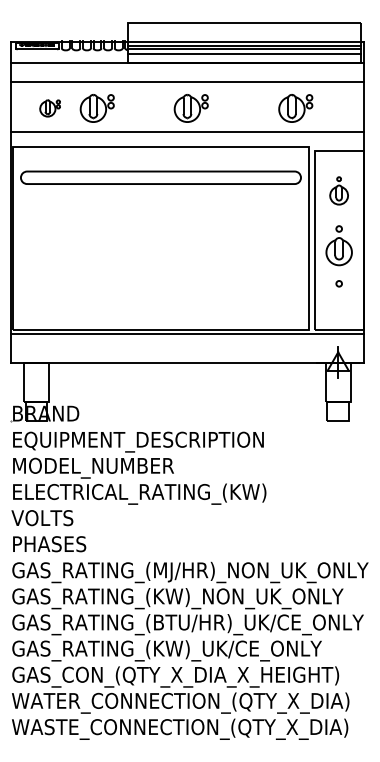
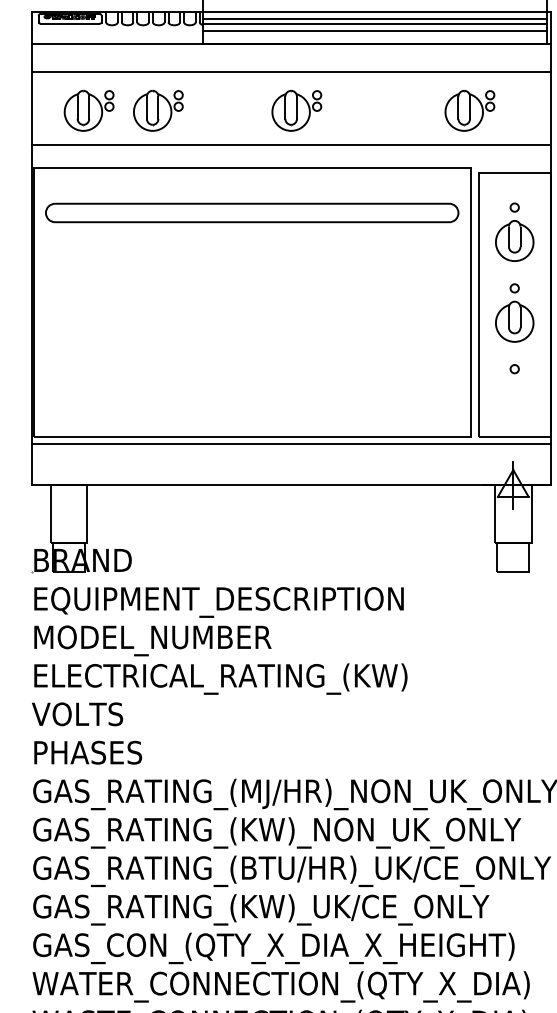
part: (49, 108) -> (87, 110), size x1.67
part: (295, 108) -> (469, 110), moved
part: (338, 190) -> (513, 231), size x1.43

